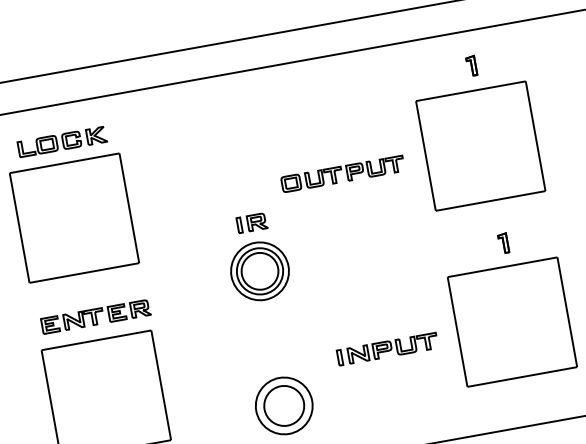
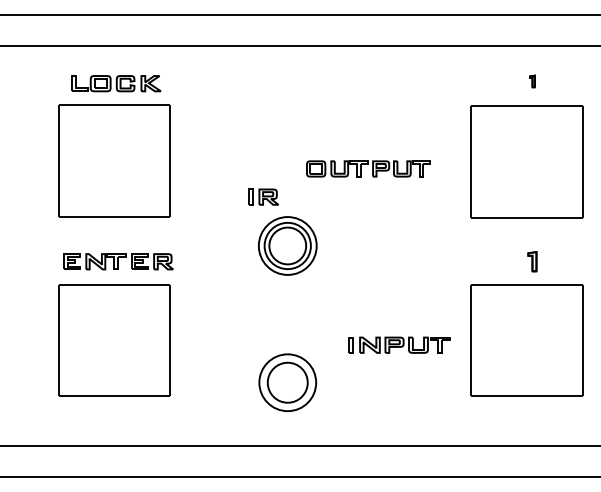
part: (471, 66) -> (532, 81), size x0.6
part: (342, 173) -> (368, 168), moved
part: (251, 222) -> (263, 196), moved

